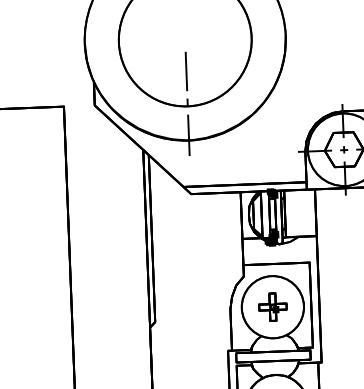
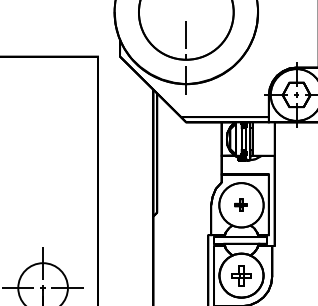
part: (271, 306) -> (240, 204), size x0.6

